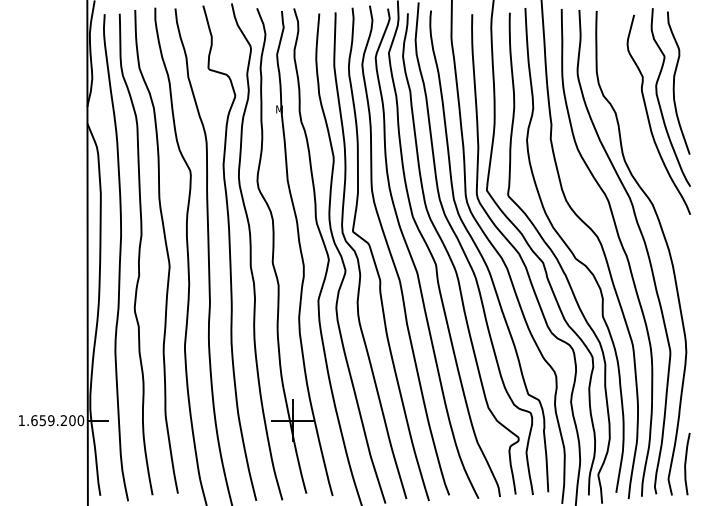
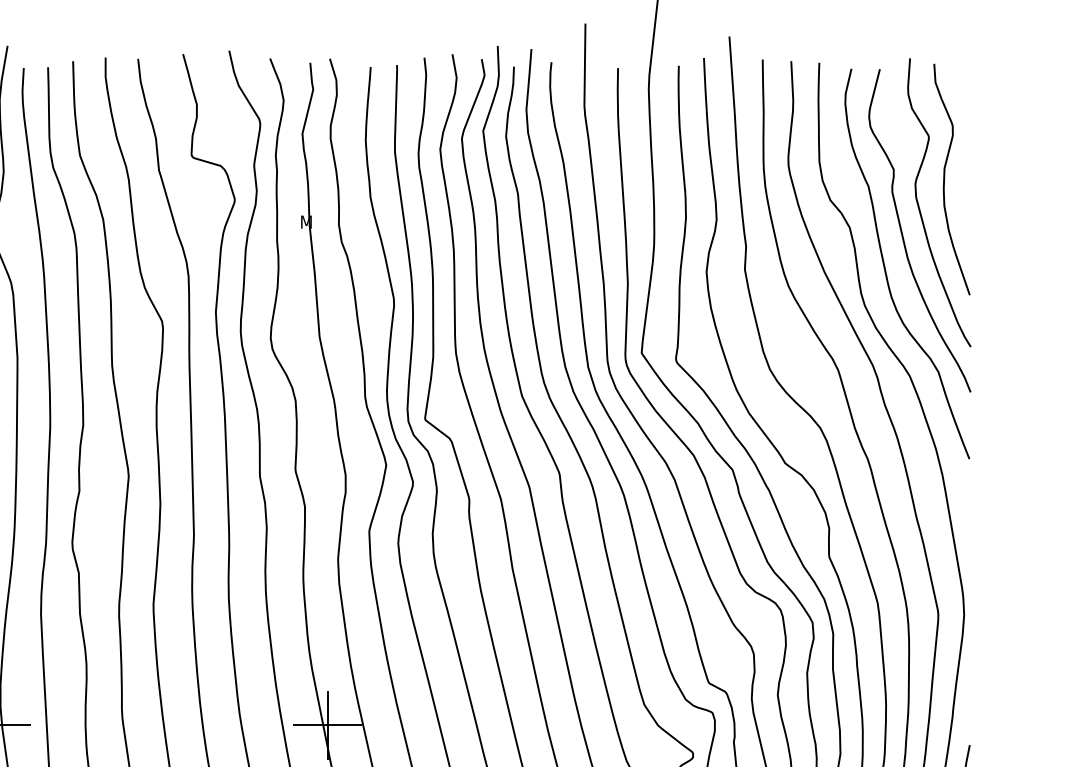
curve: (638, 138) -> (886, 269), added

